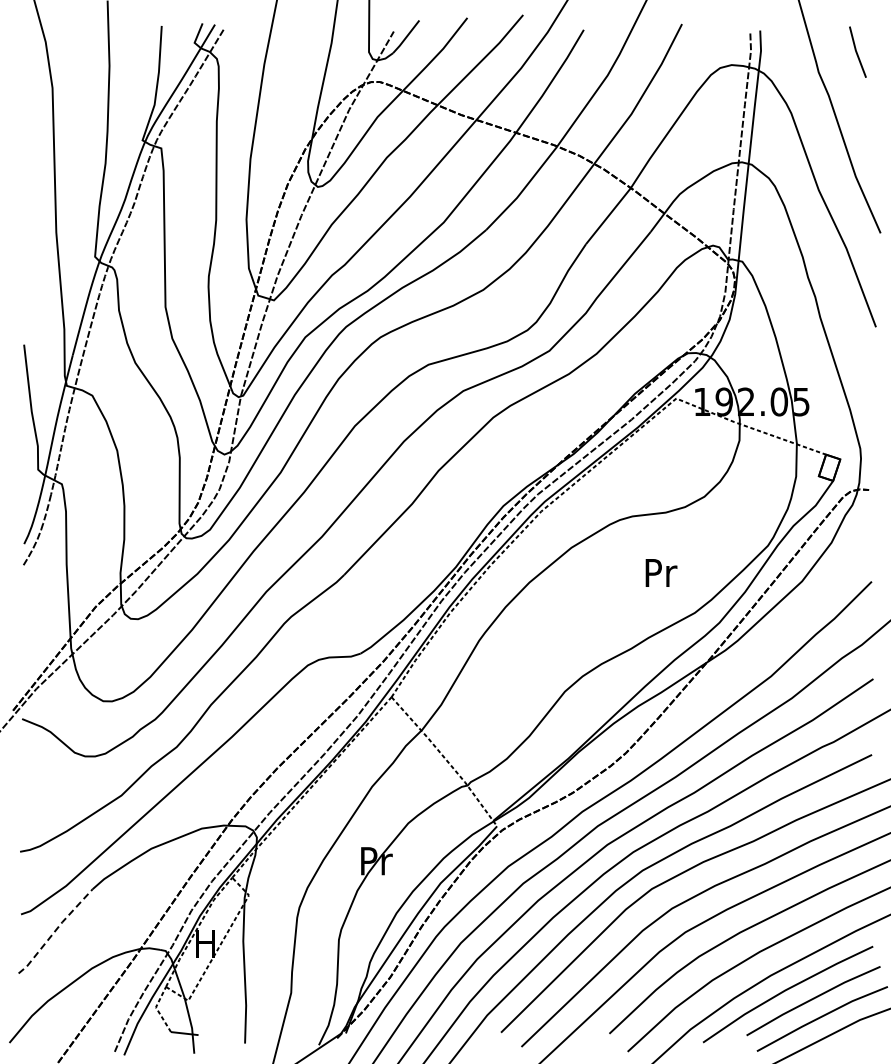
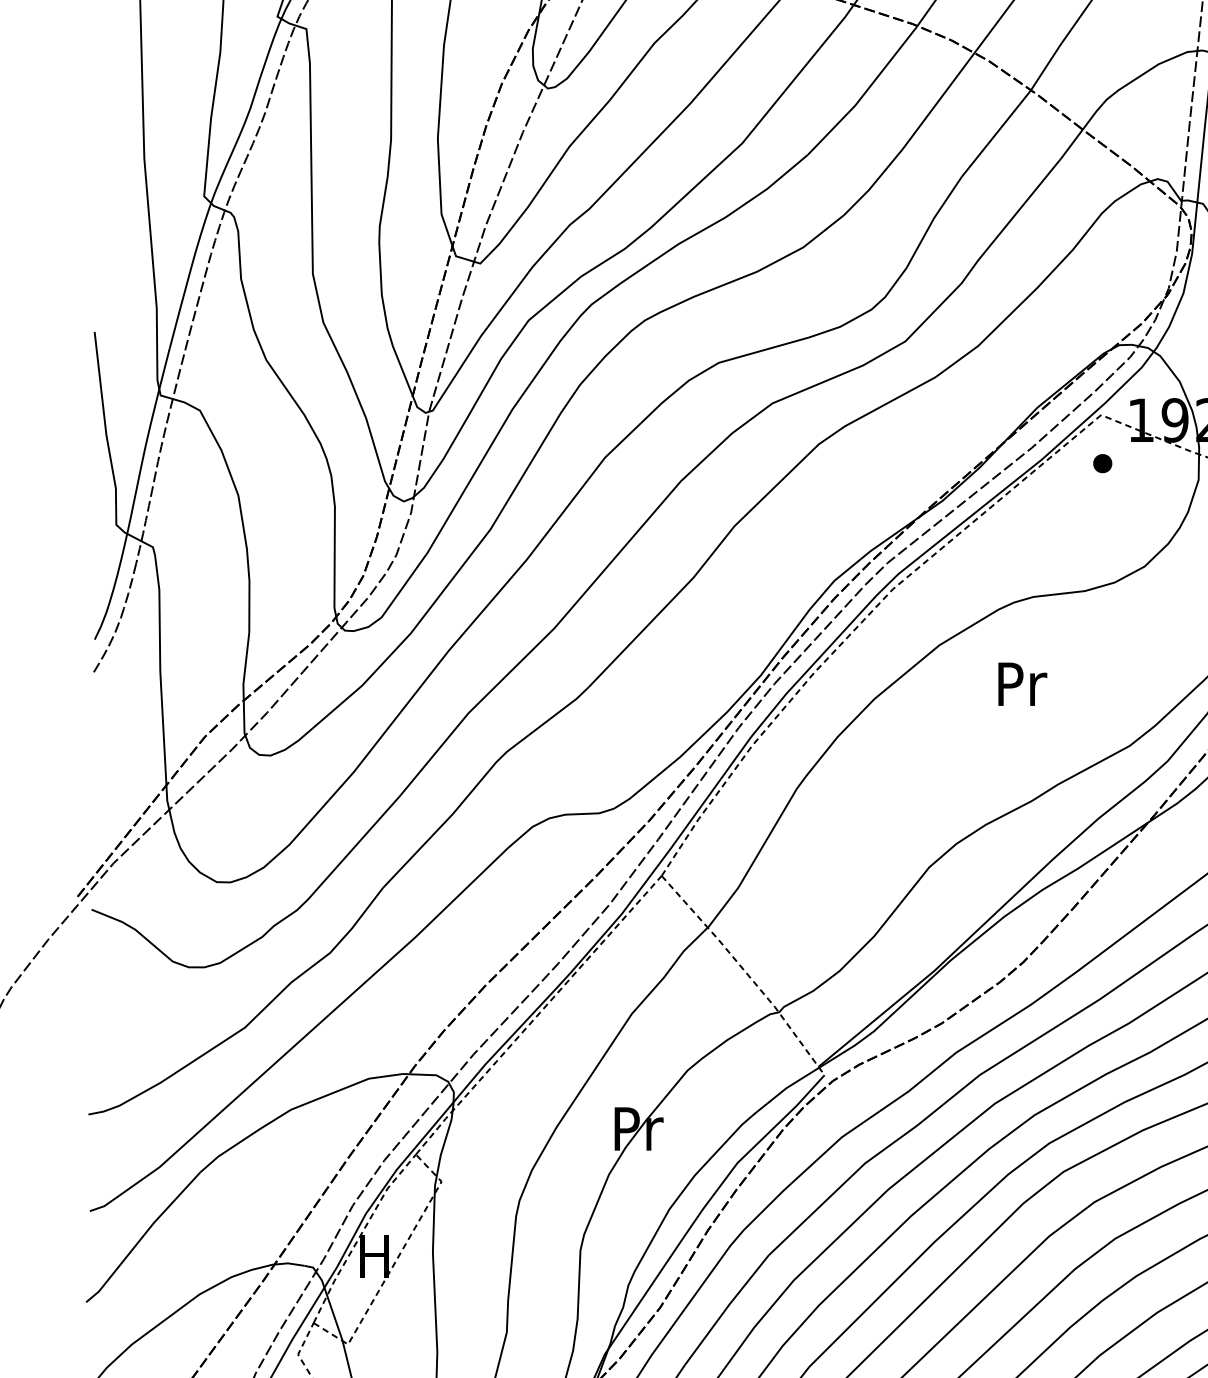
part: (677, 429) -> (1102, 462), added
text: (661, 572) -> (1022, 683), moved
line: (55, 930) -> (143, 1235), dashed -> solid

